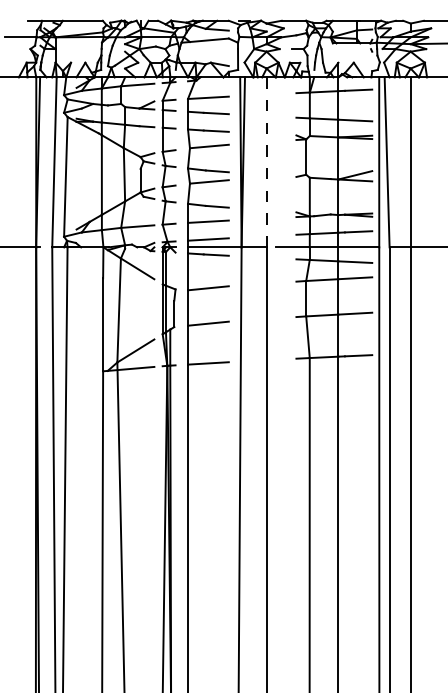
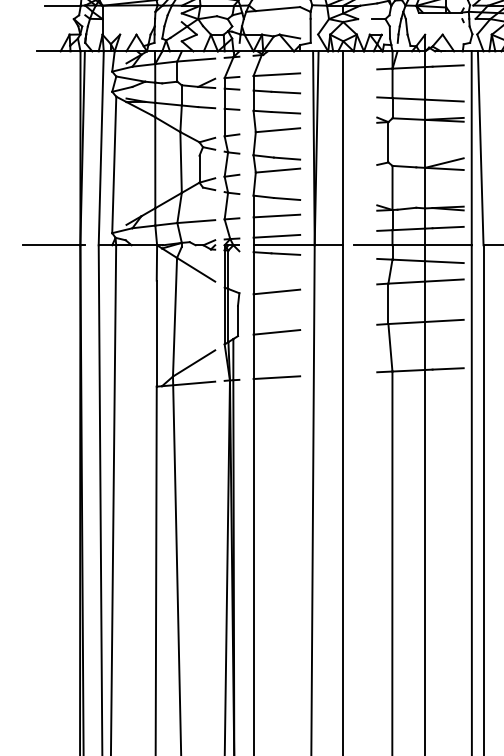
line: (266, 162) -> (343, 148), dashed -> solid

